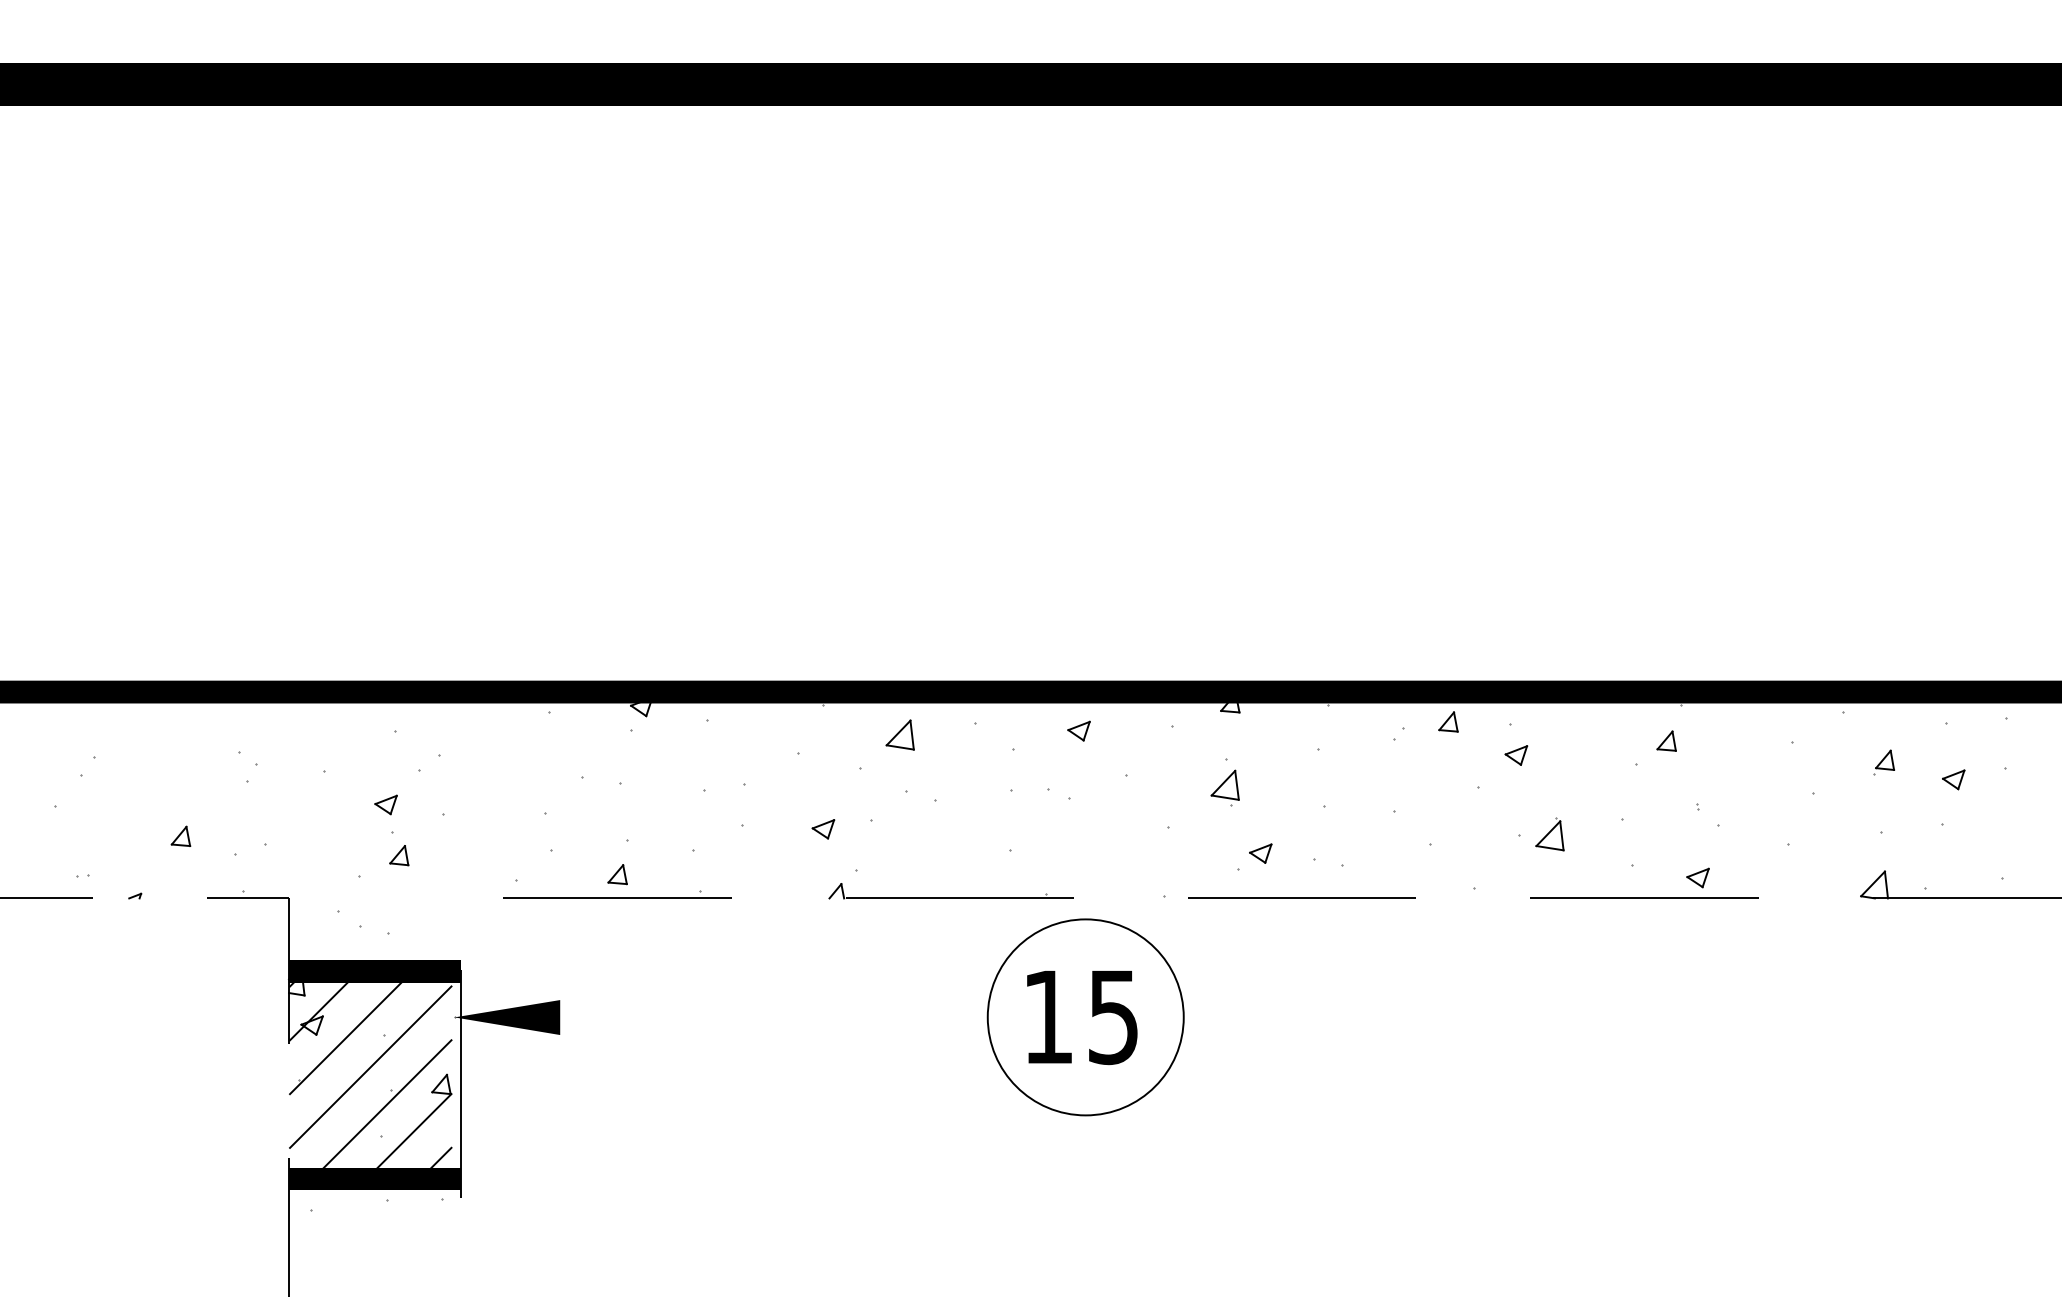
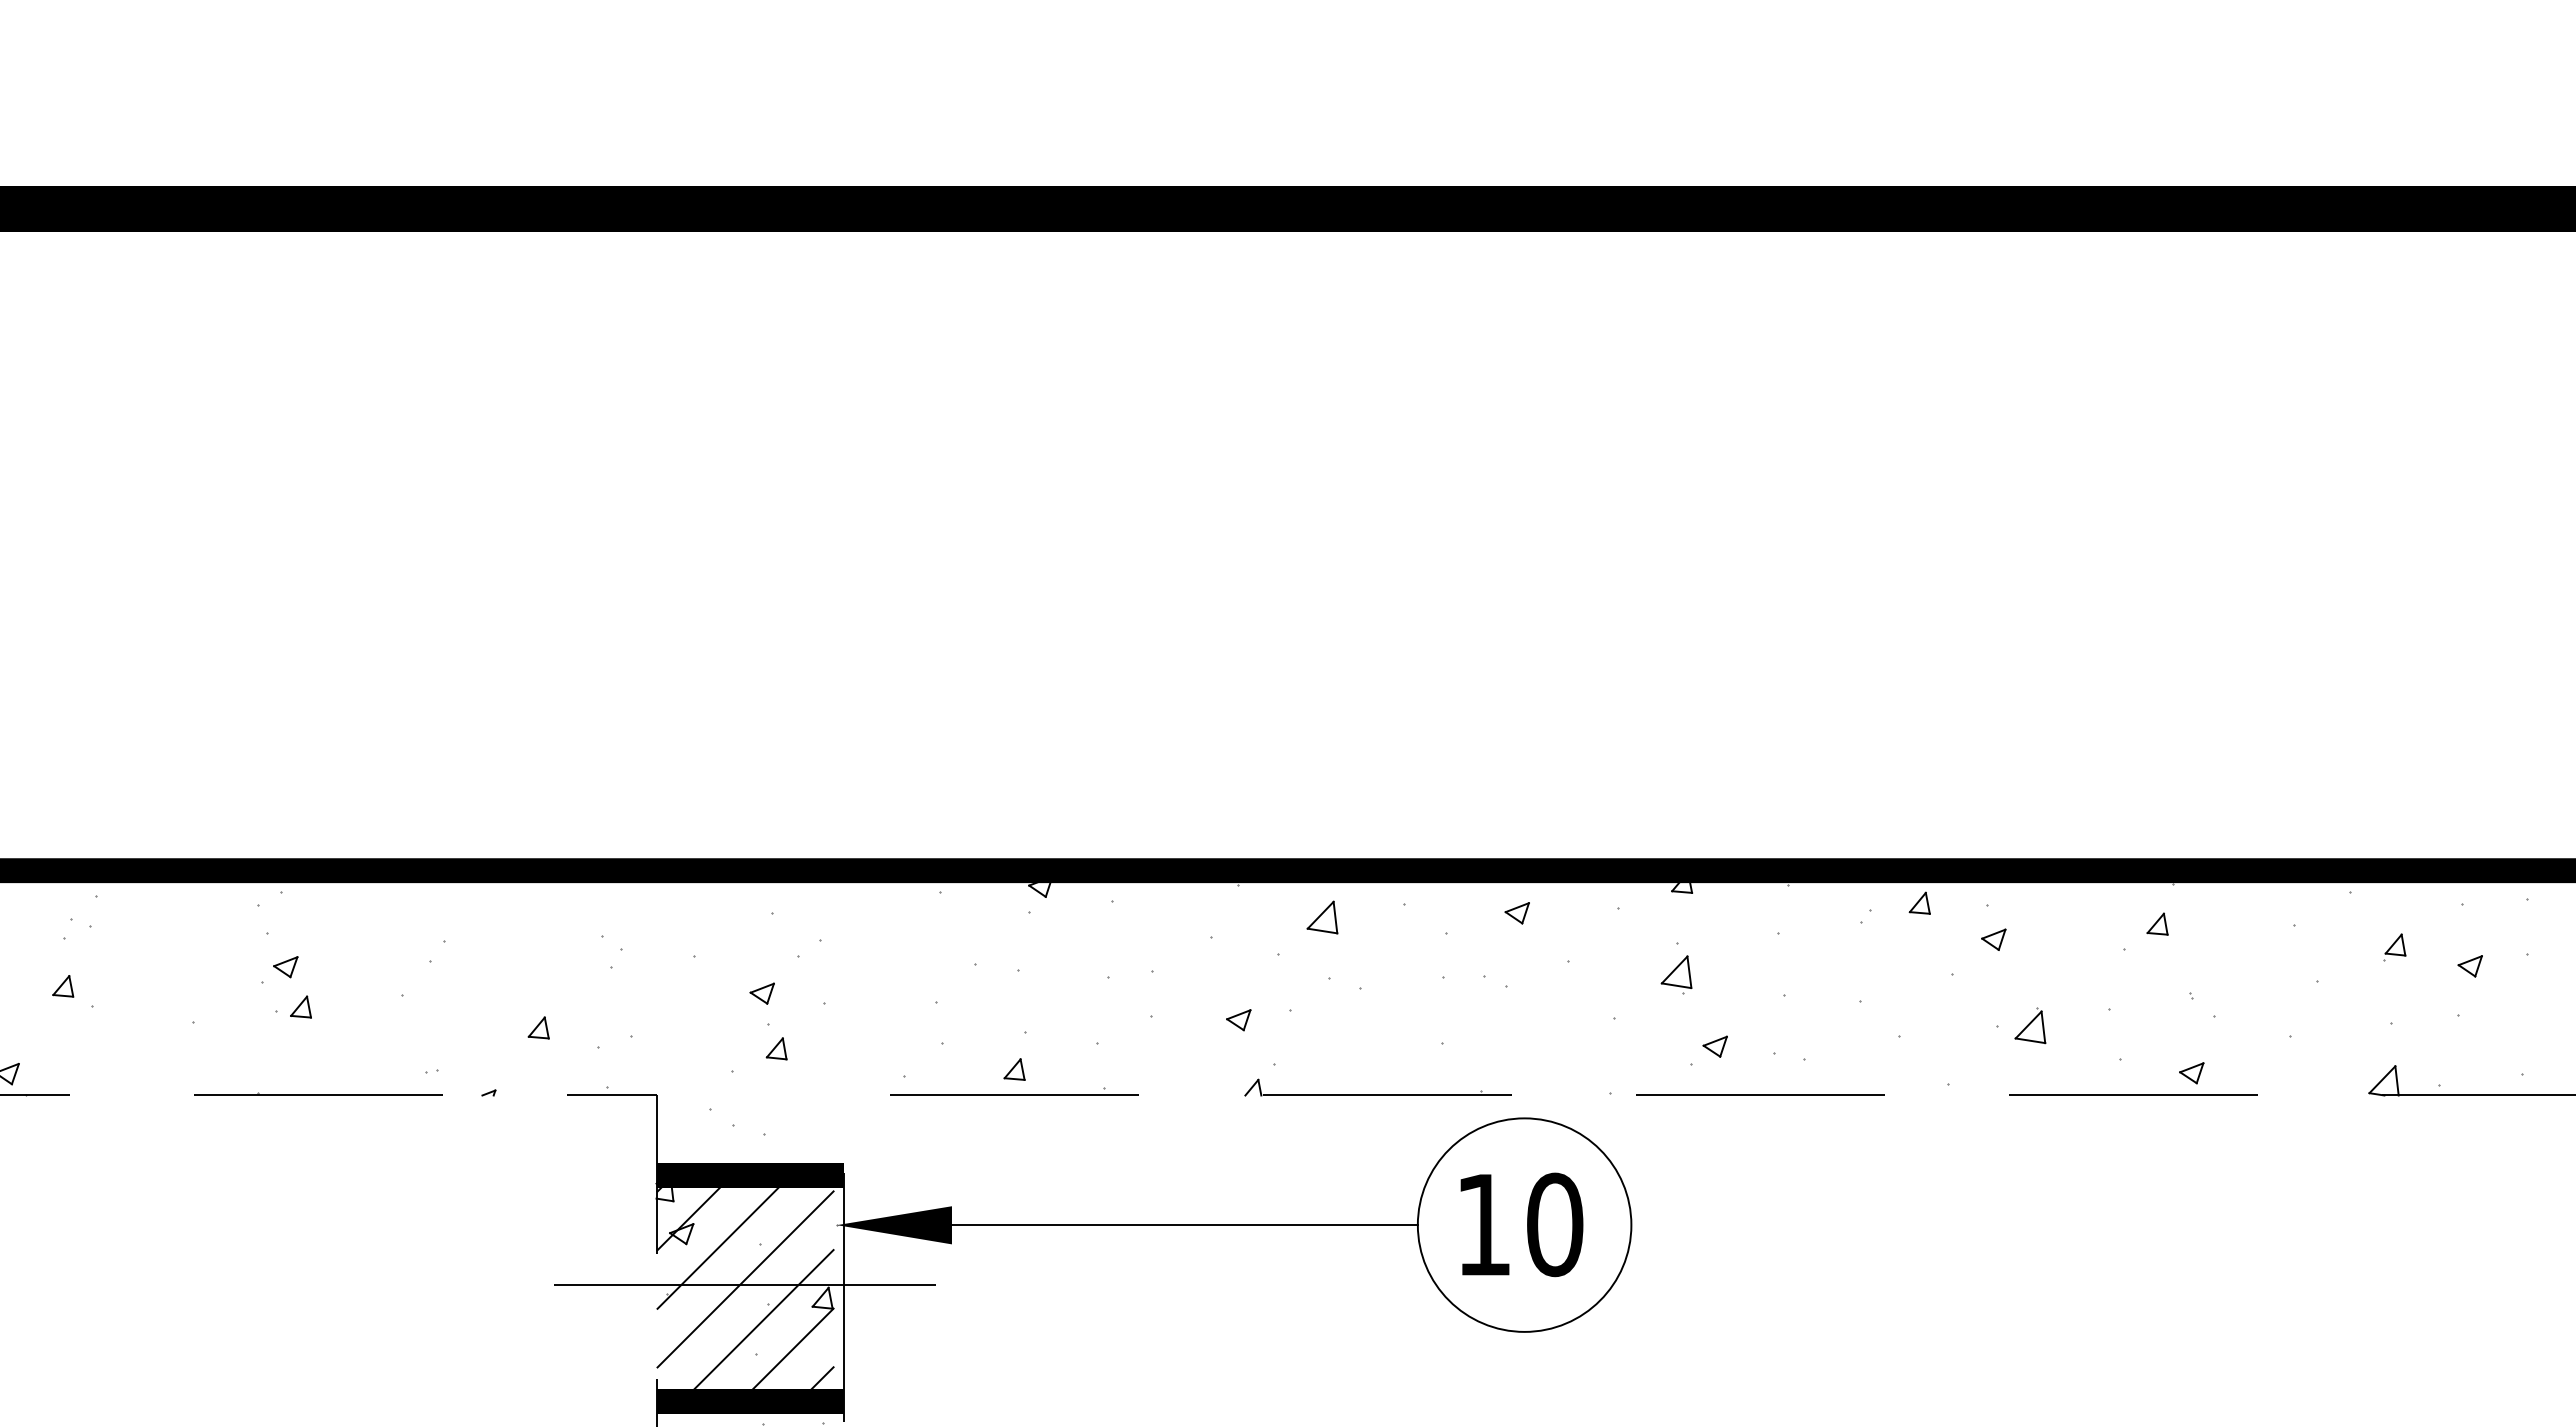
text: (1114, 1016) -> (1555, 1224), 15 -> 10
line: (773, 1017) -> (1184, 1225), added
line: (369, 1072) -> (744, 1285), added

